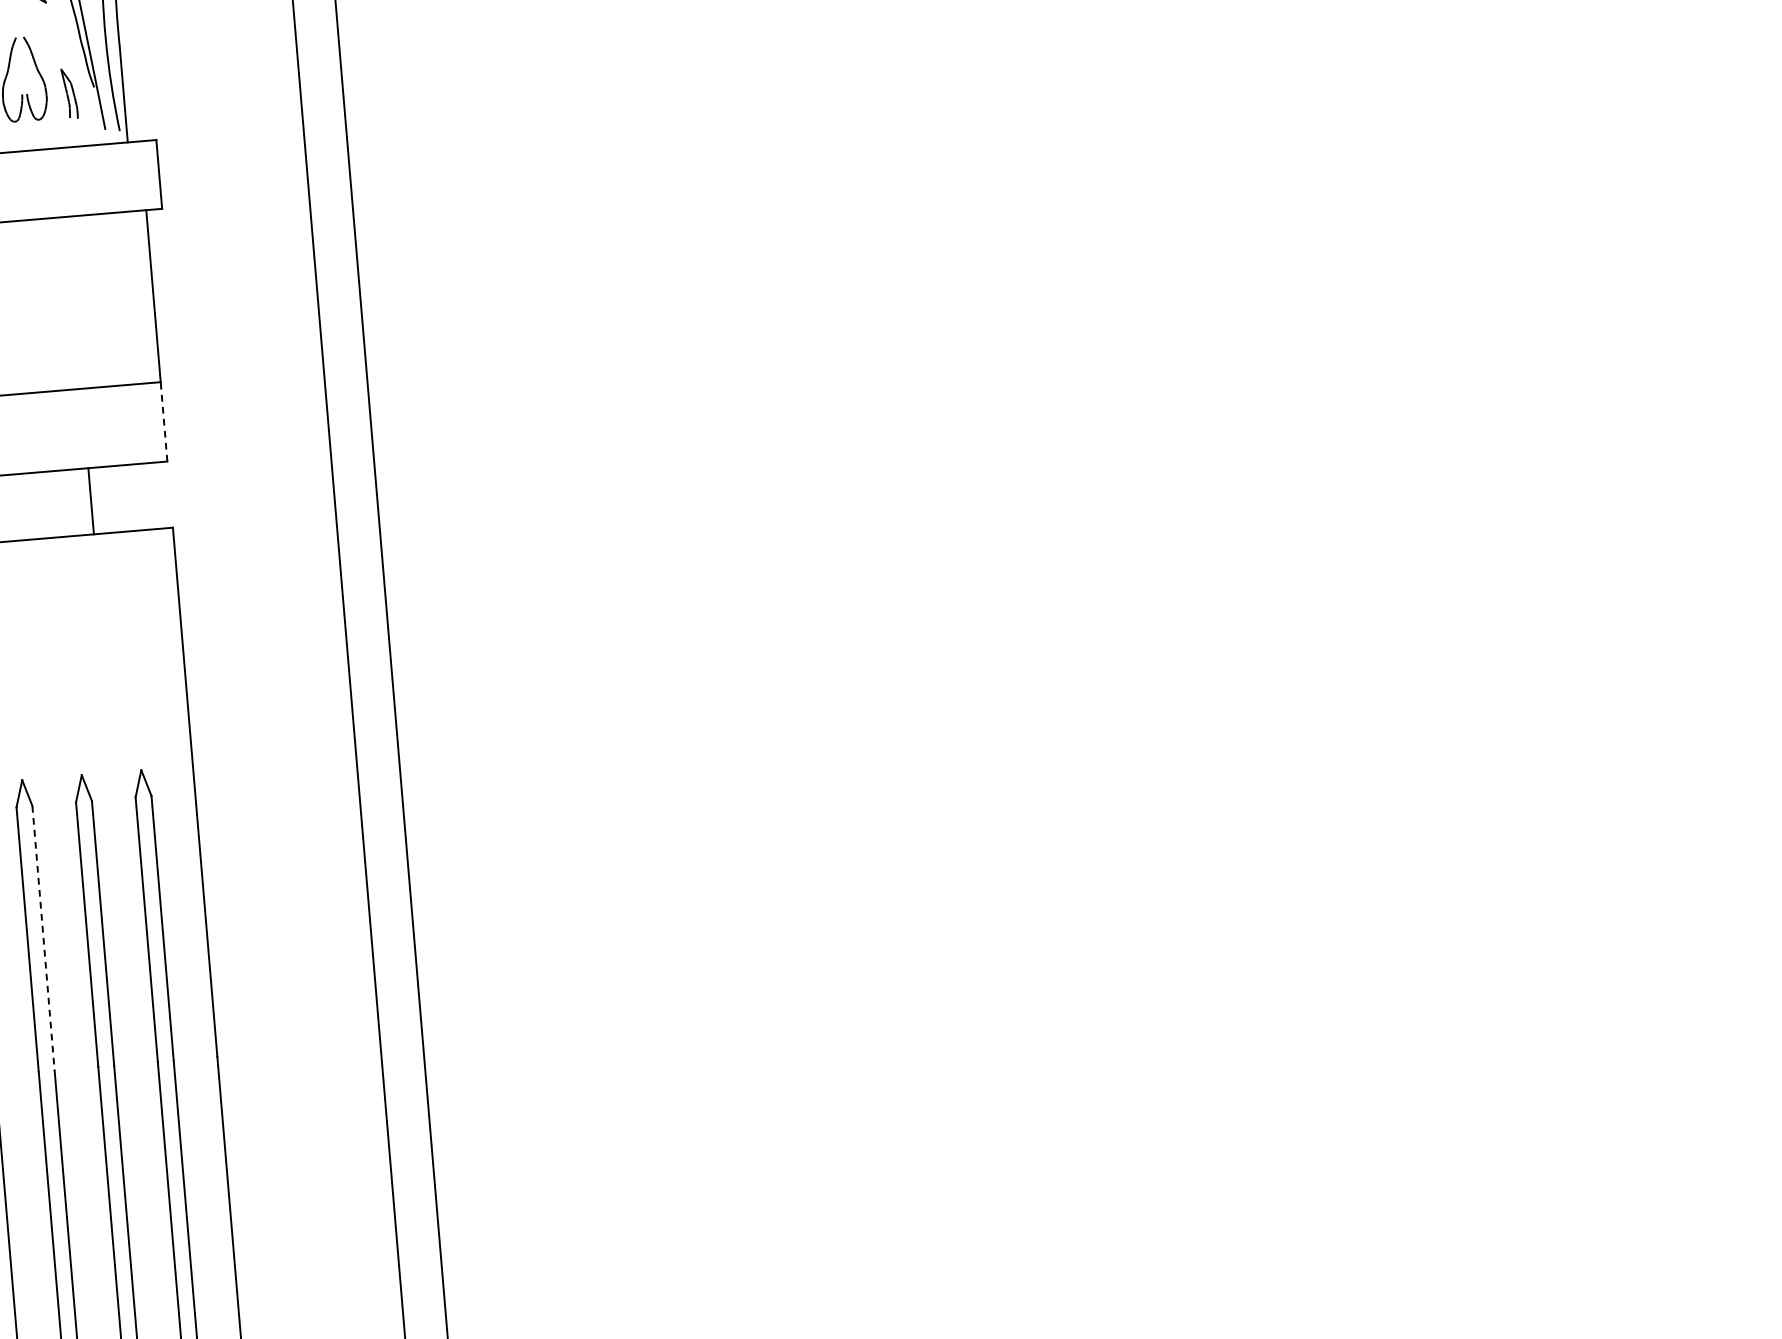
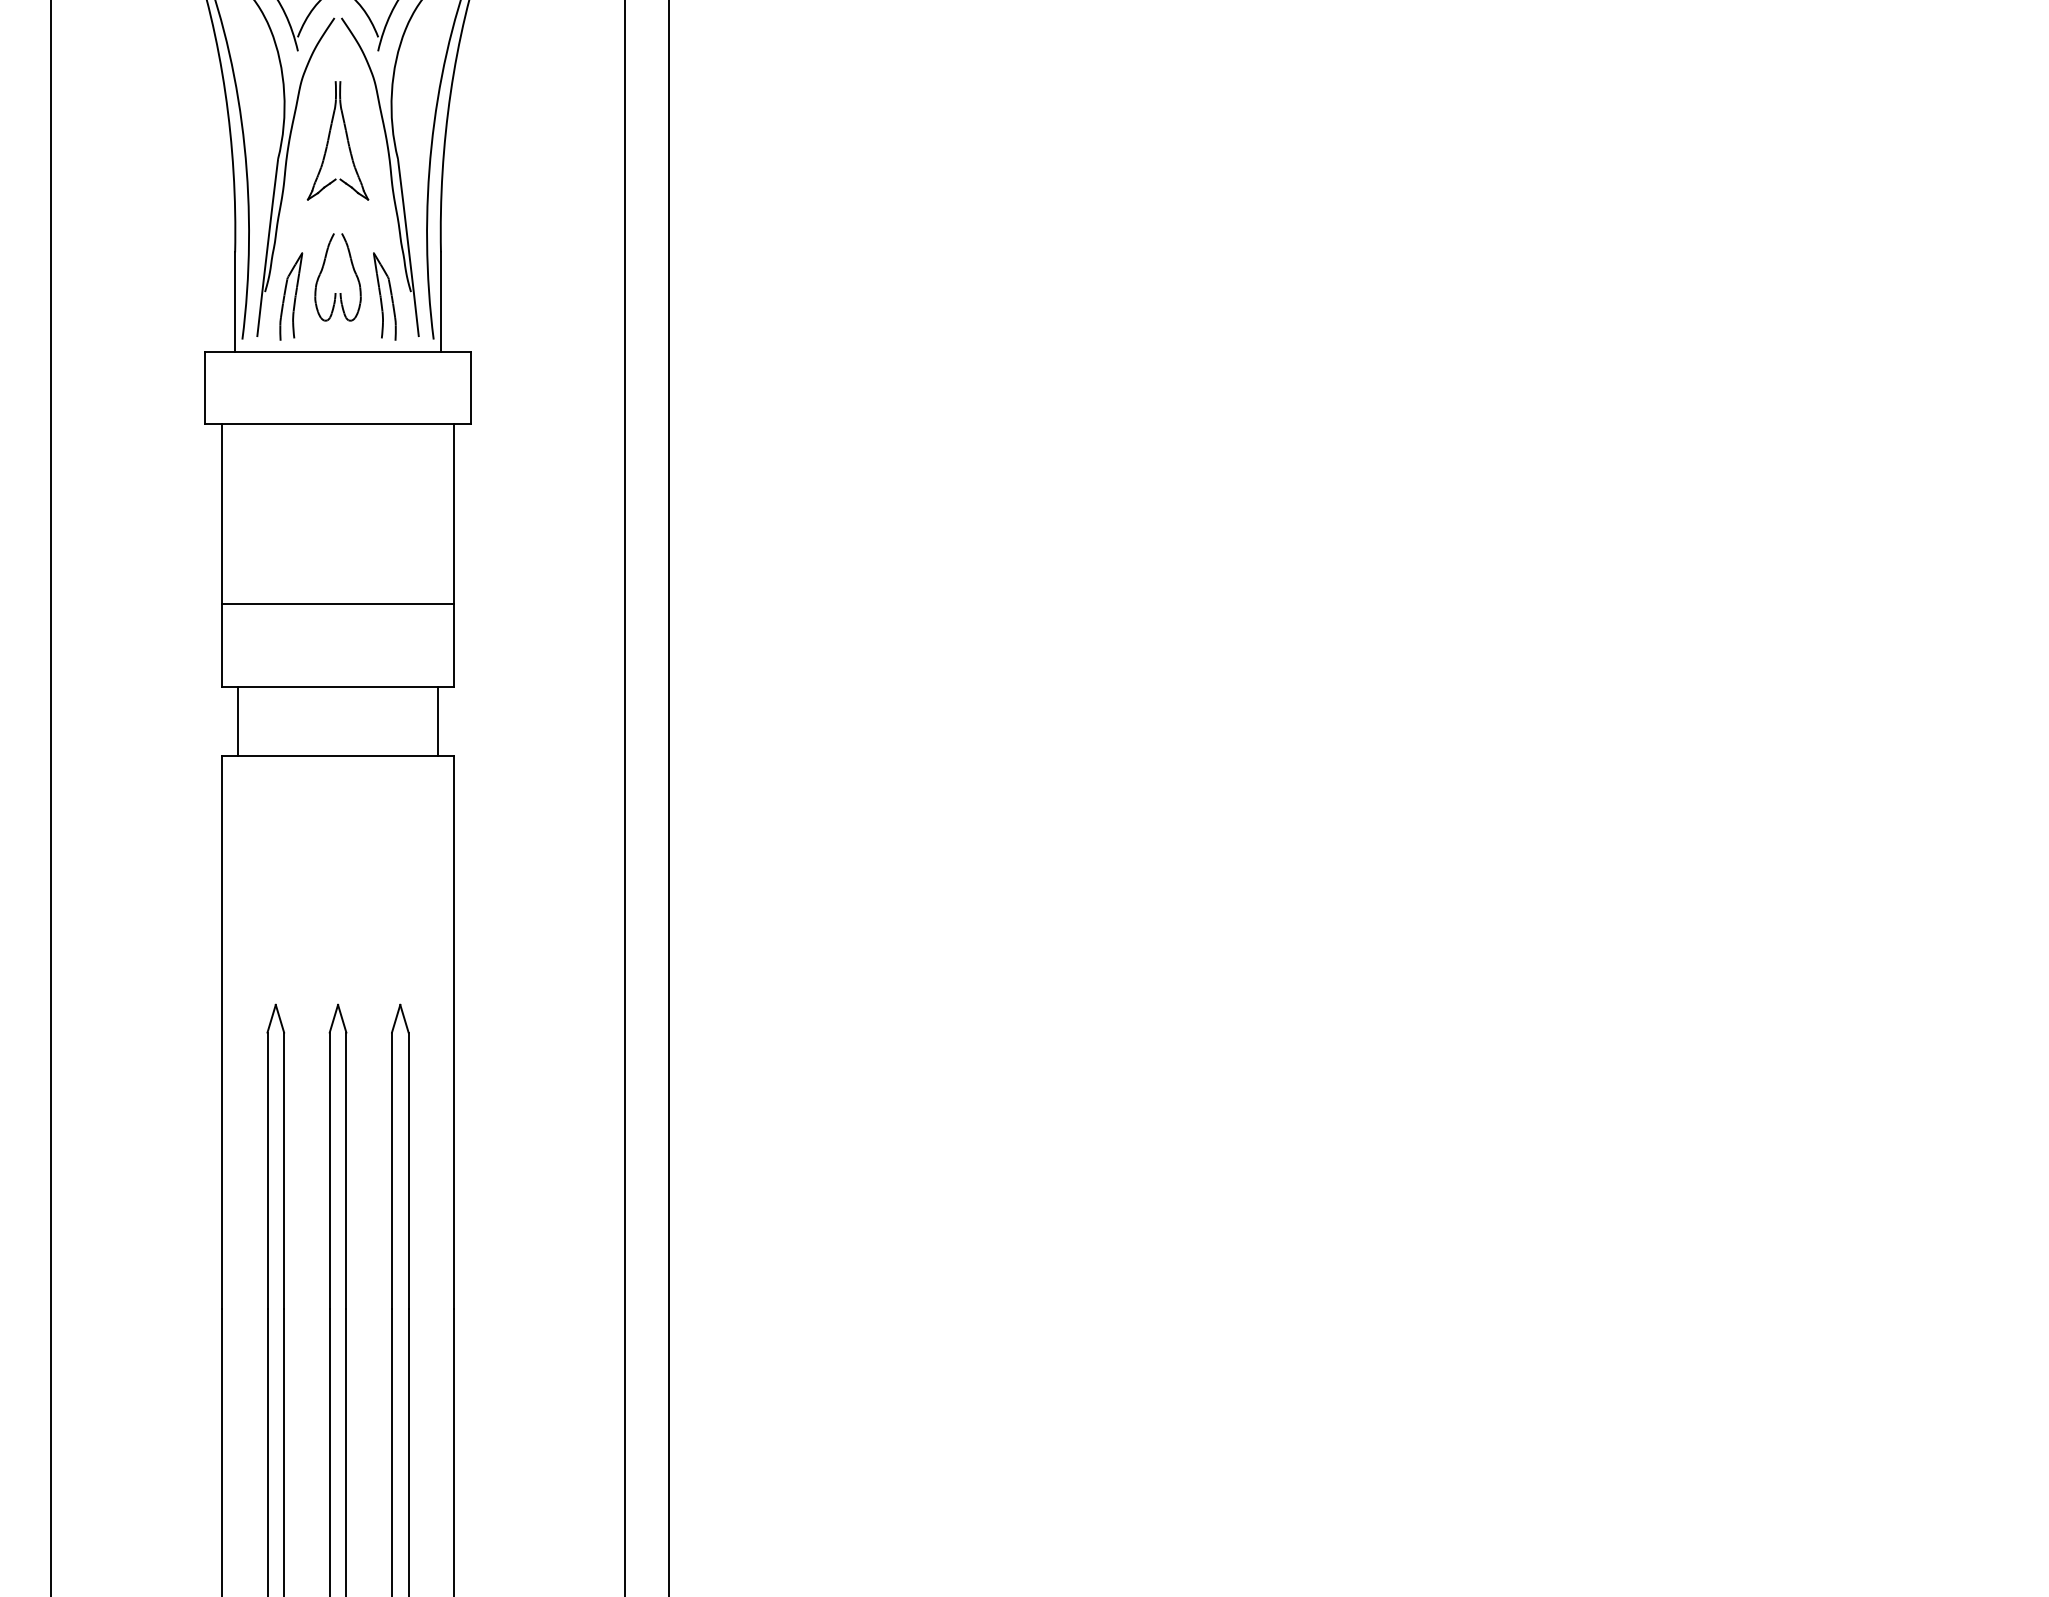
part: (69, 93) -> (384, 296), size x1.67
line: (164, 421) -> (454, 644), dashed -> solid
line: (90, 500) -> (437, 720), moved
line: (43, 938) -> (284, 1171), dashed -> solid

